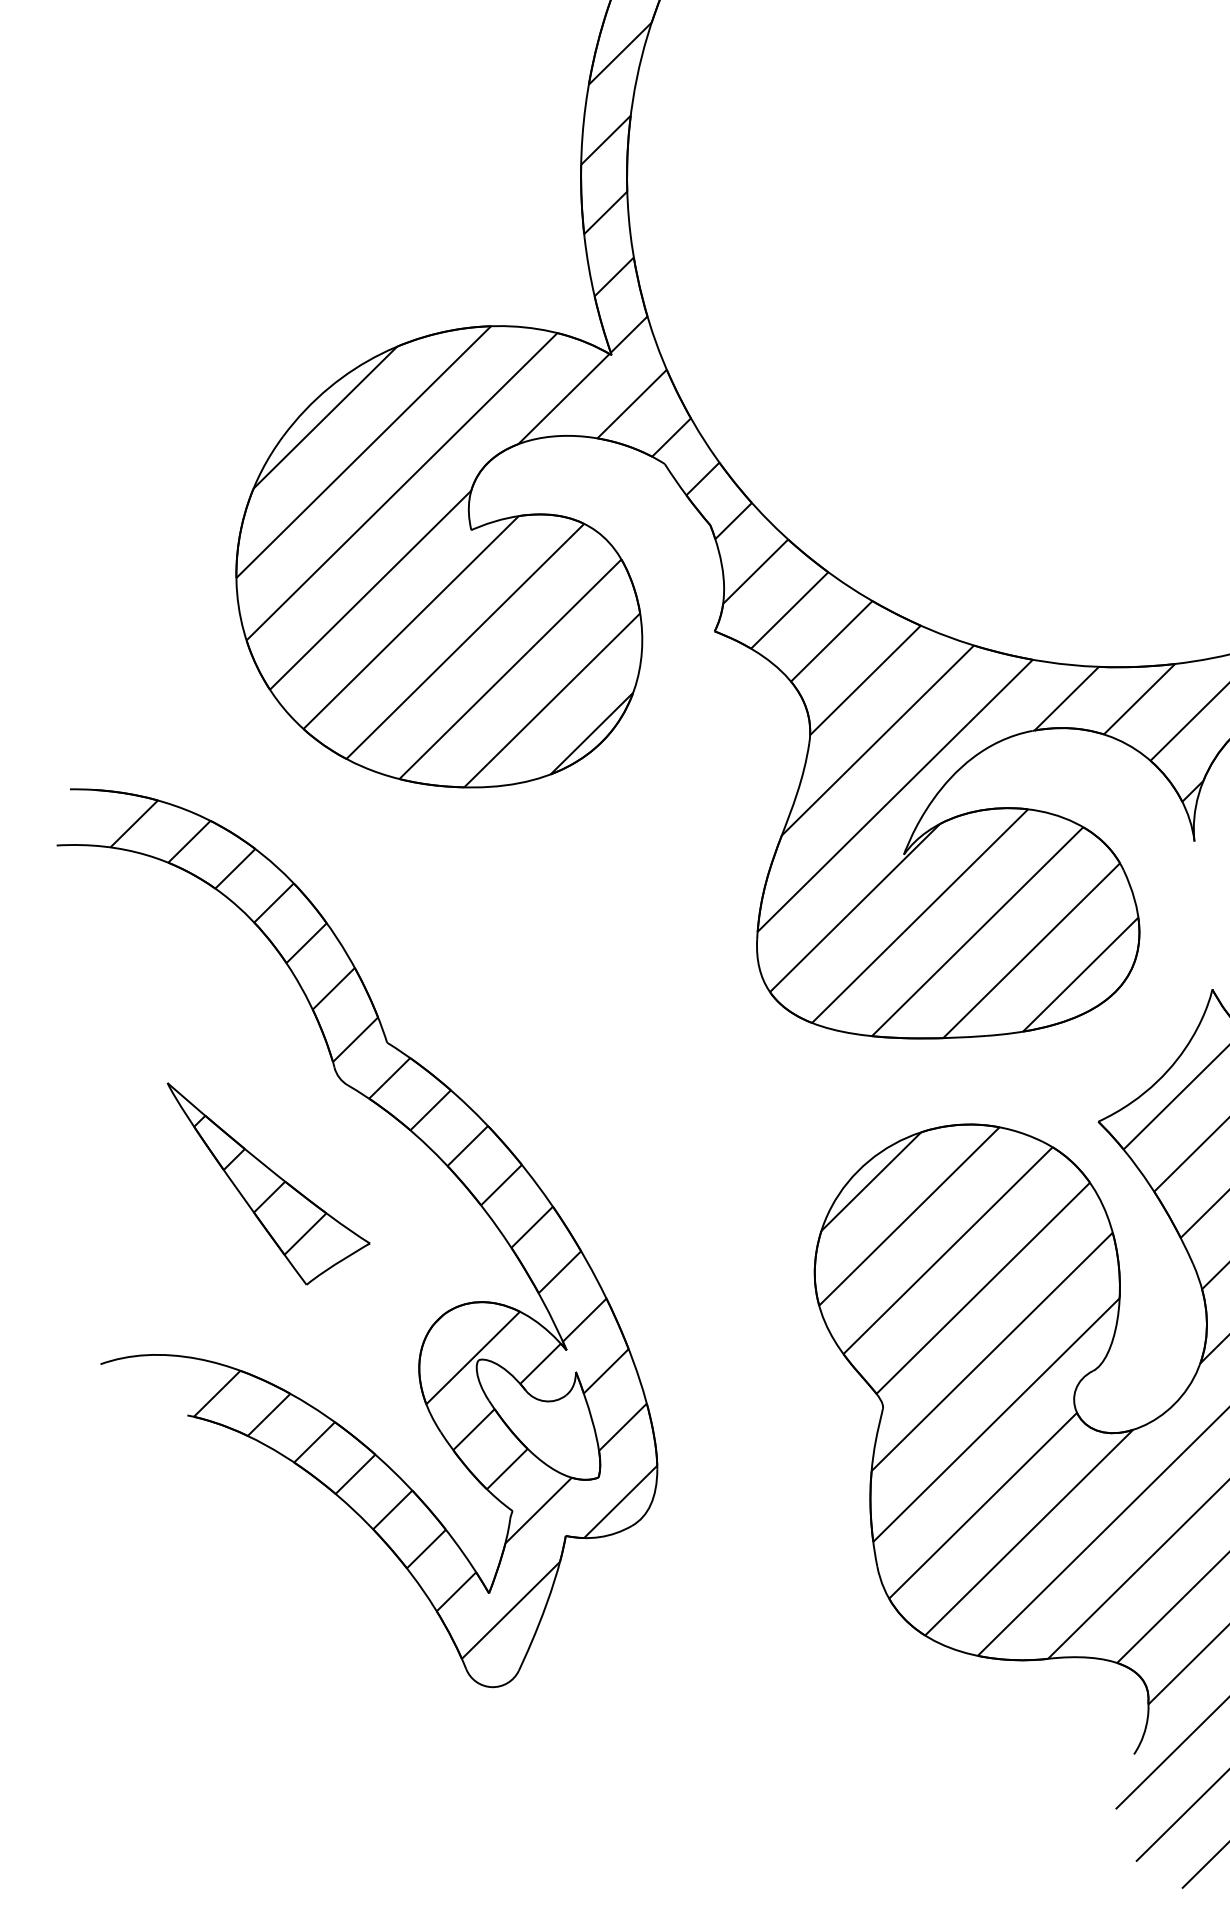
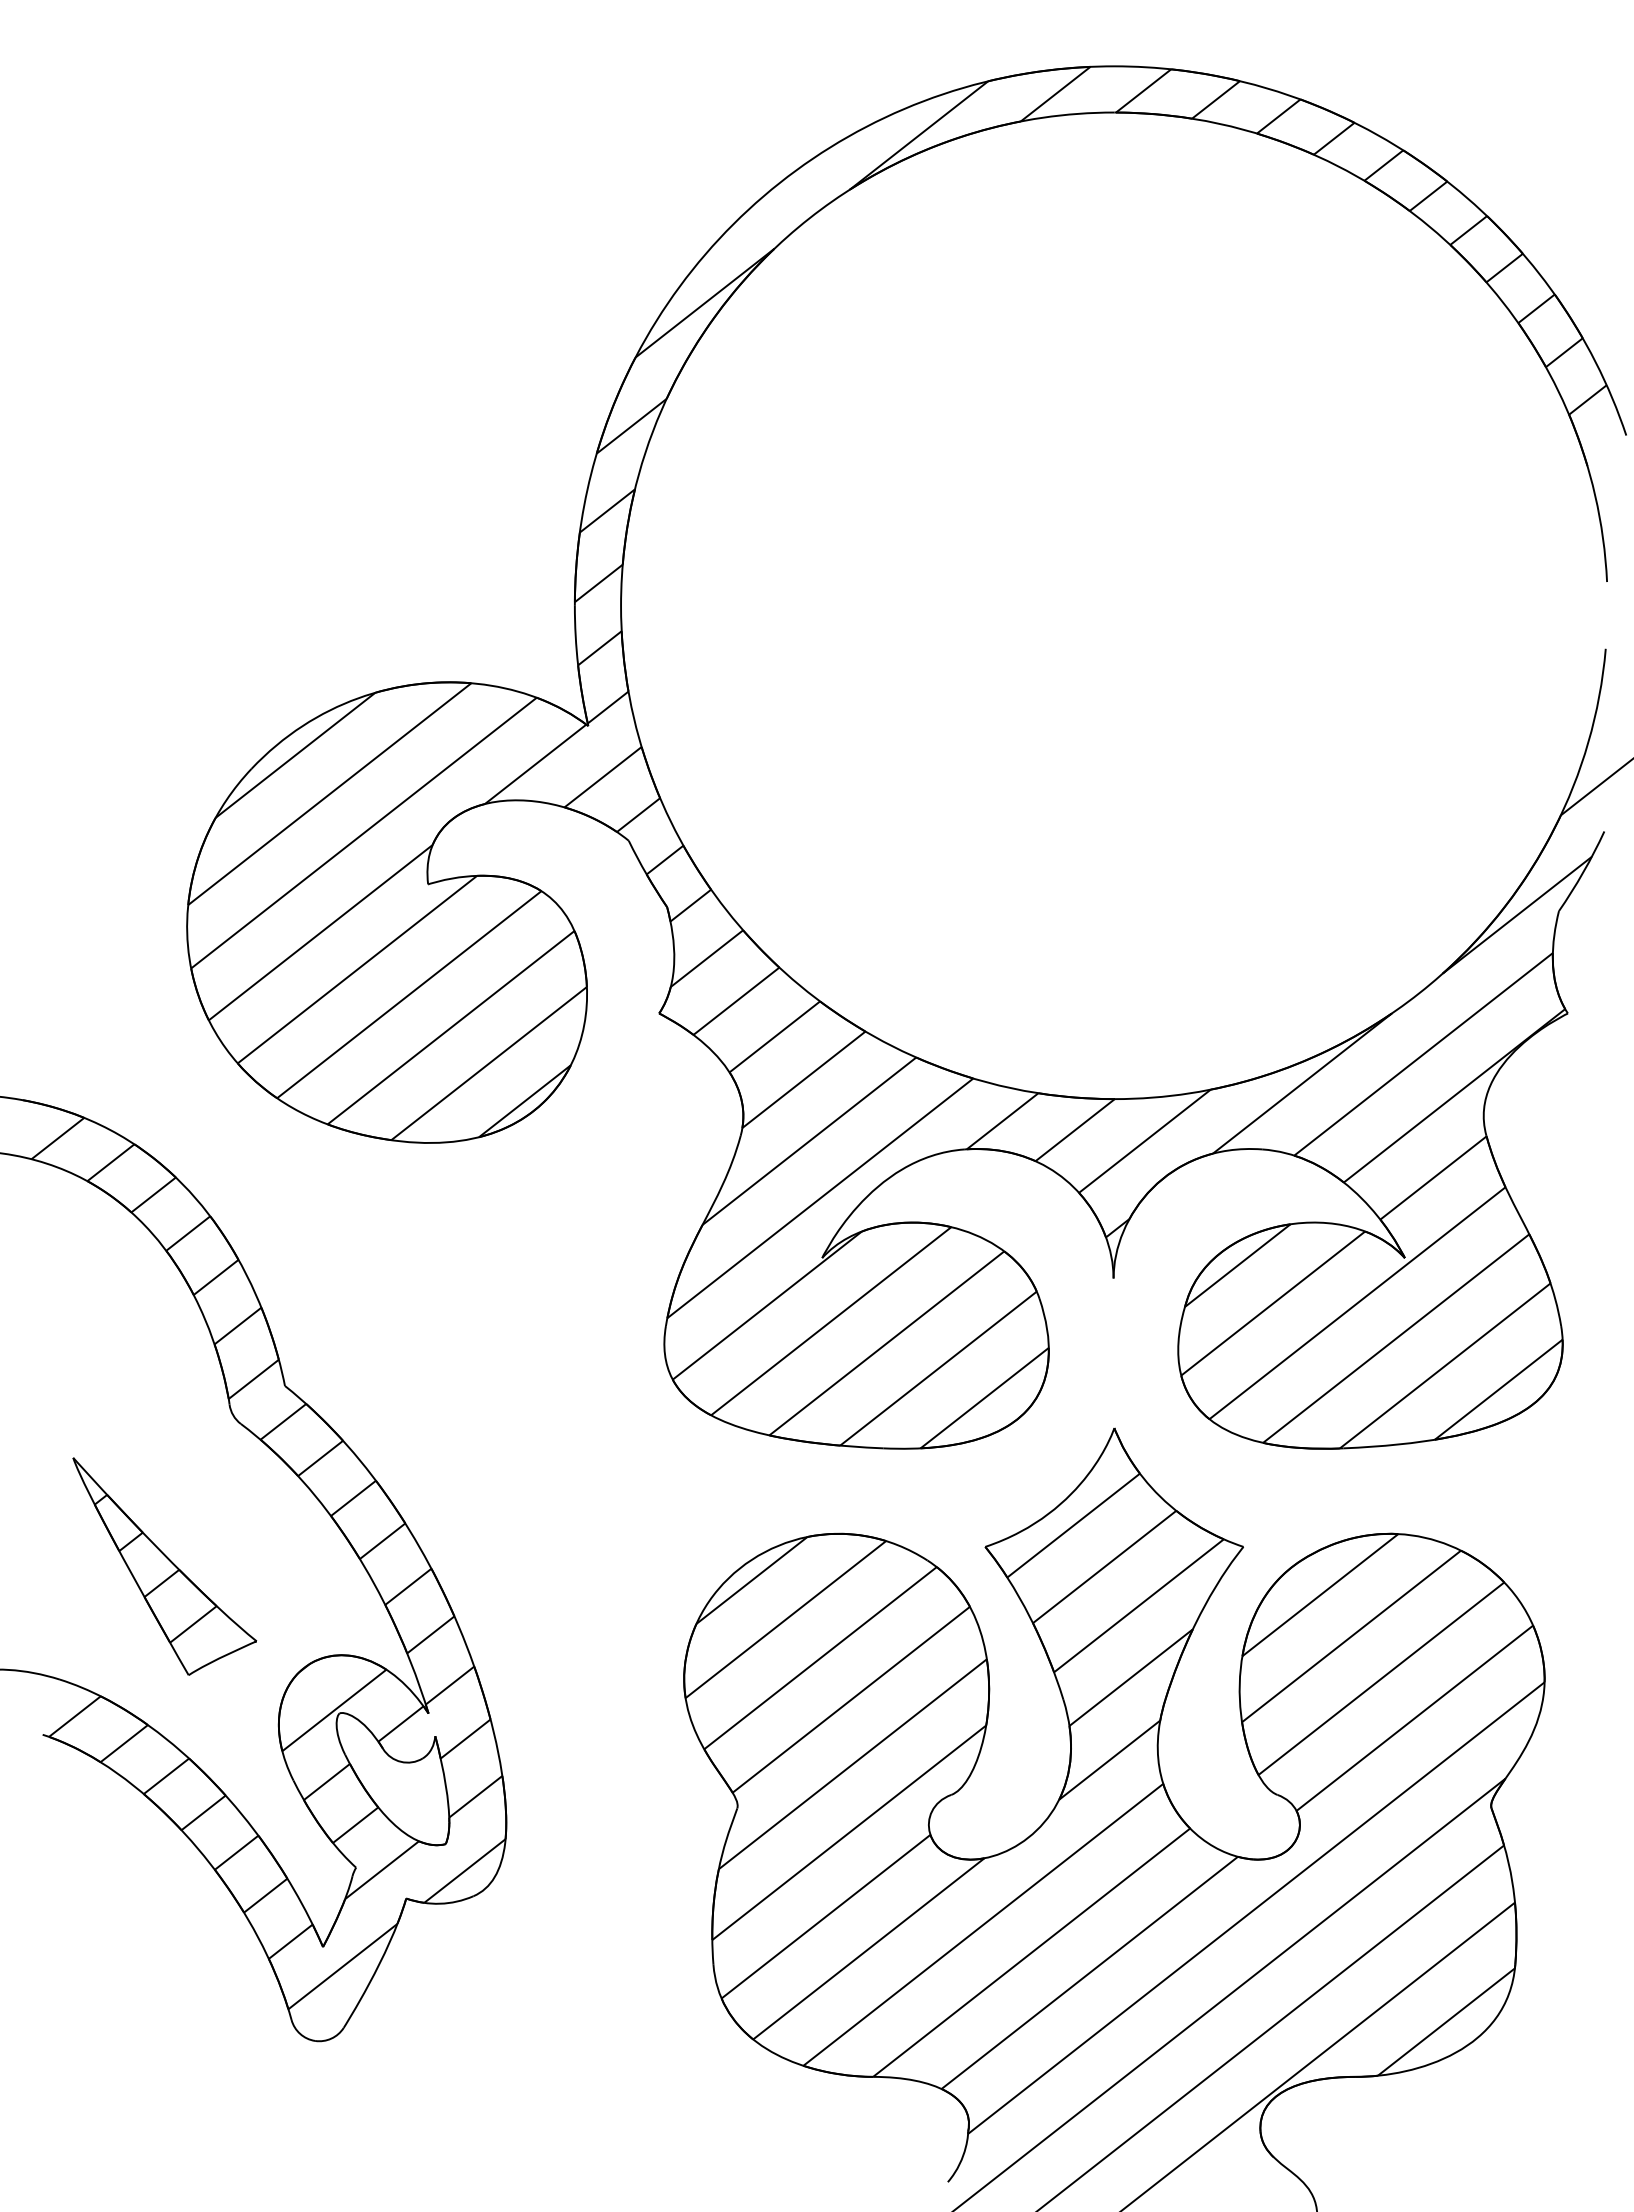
part: (270, 1180) -> (164, 1566), moved

